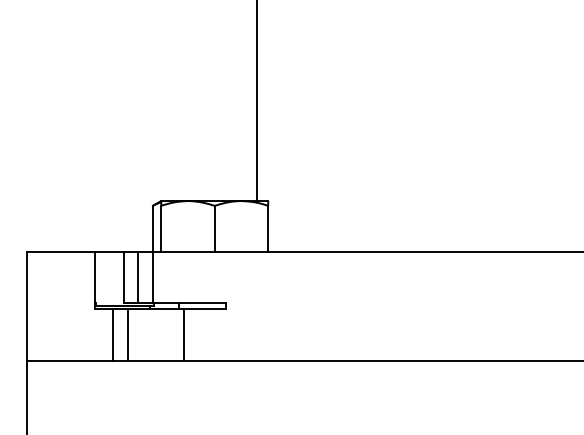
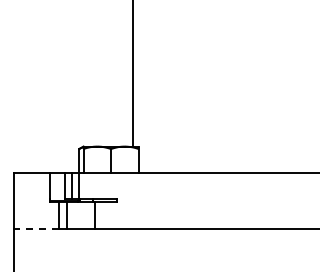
line: (69, 360) -> (36, 228), solid -> dashed

